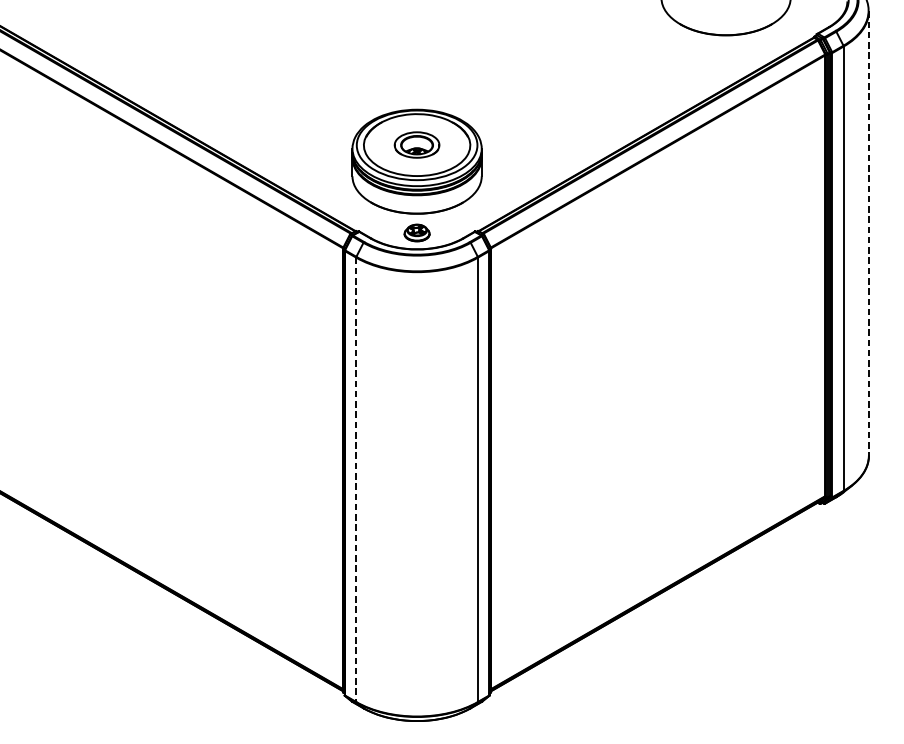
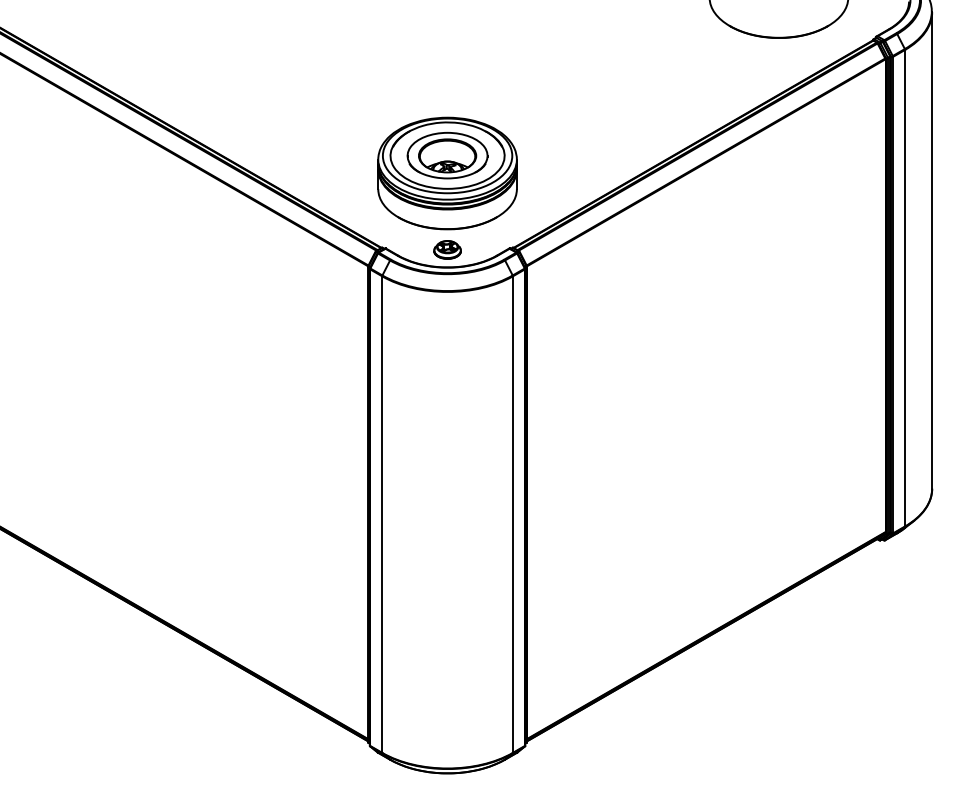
part: (417, 144) -> (447, 155), size x1.67
line: (869, 233) -> (932, 250), dashed -> solid
line: (356, 480) -> (382, 515), dashed -> solid

